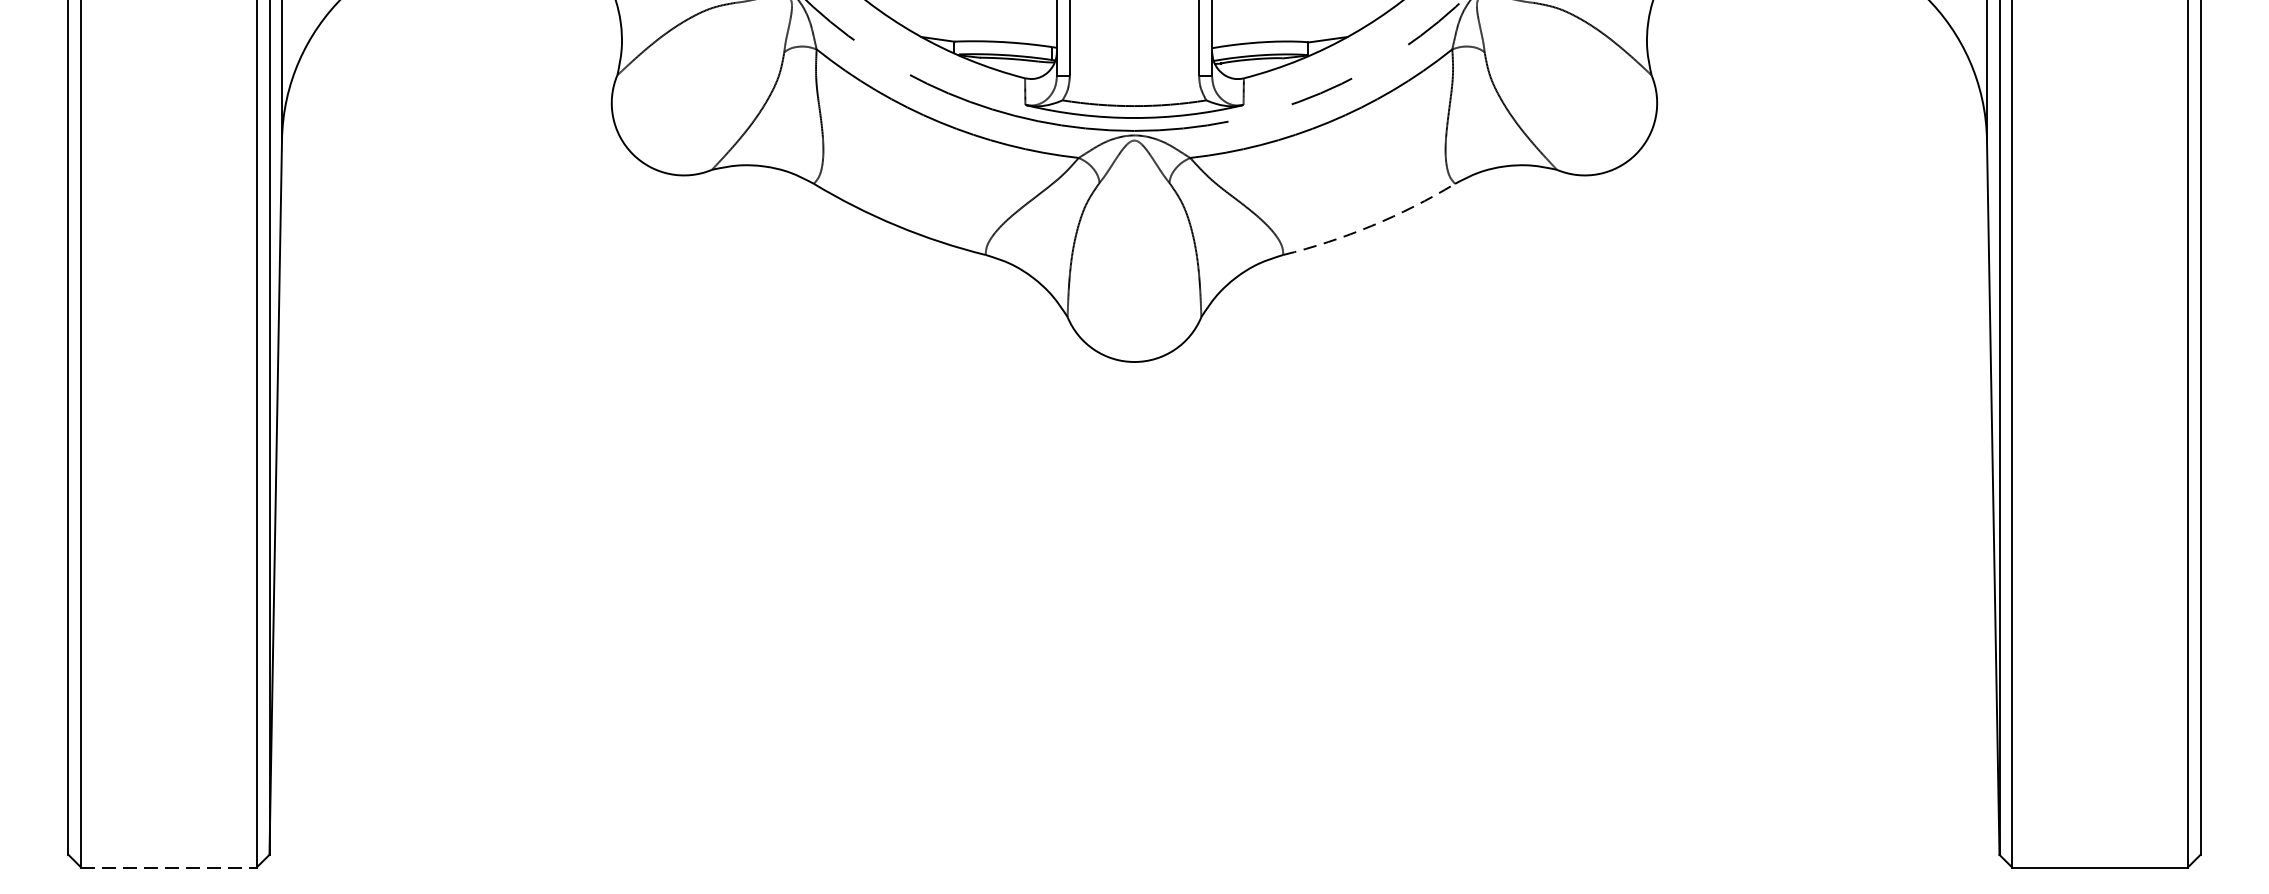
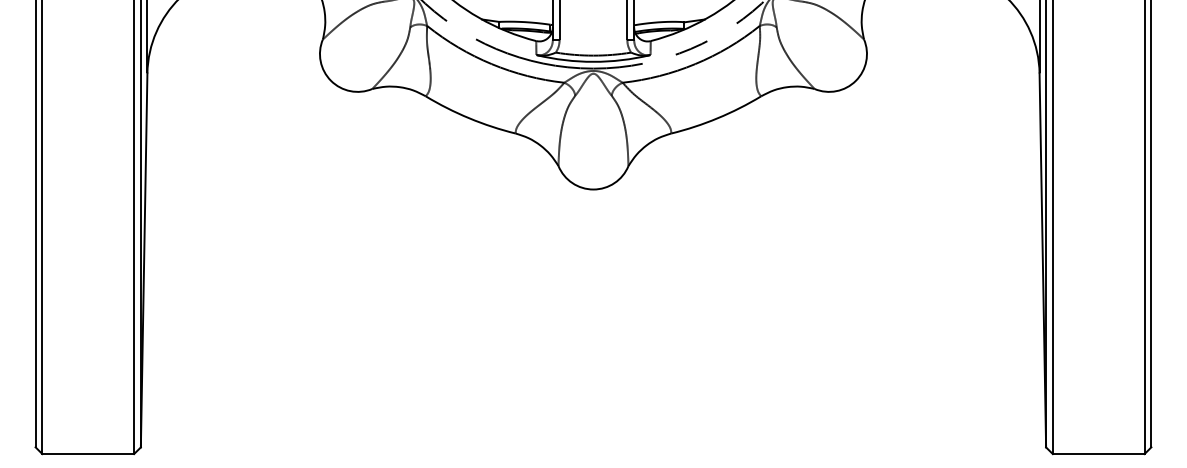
arc: (1371, 226) -> (717, 118), dashed -> solid
line: (169, 868) -> (88, 454), dashed -> solid

